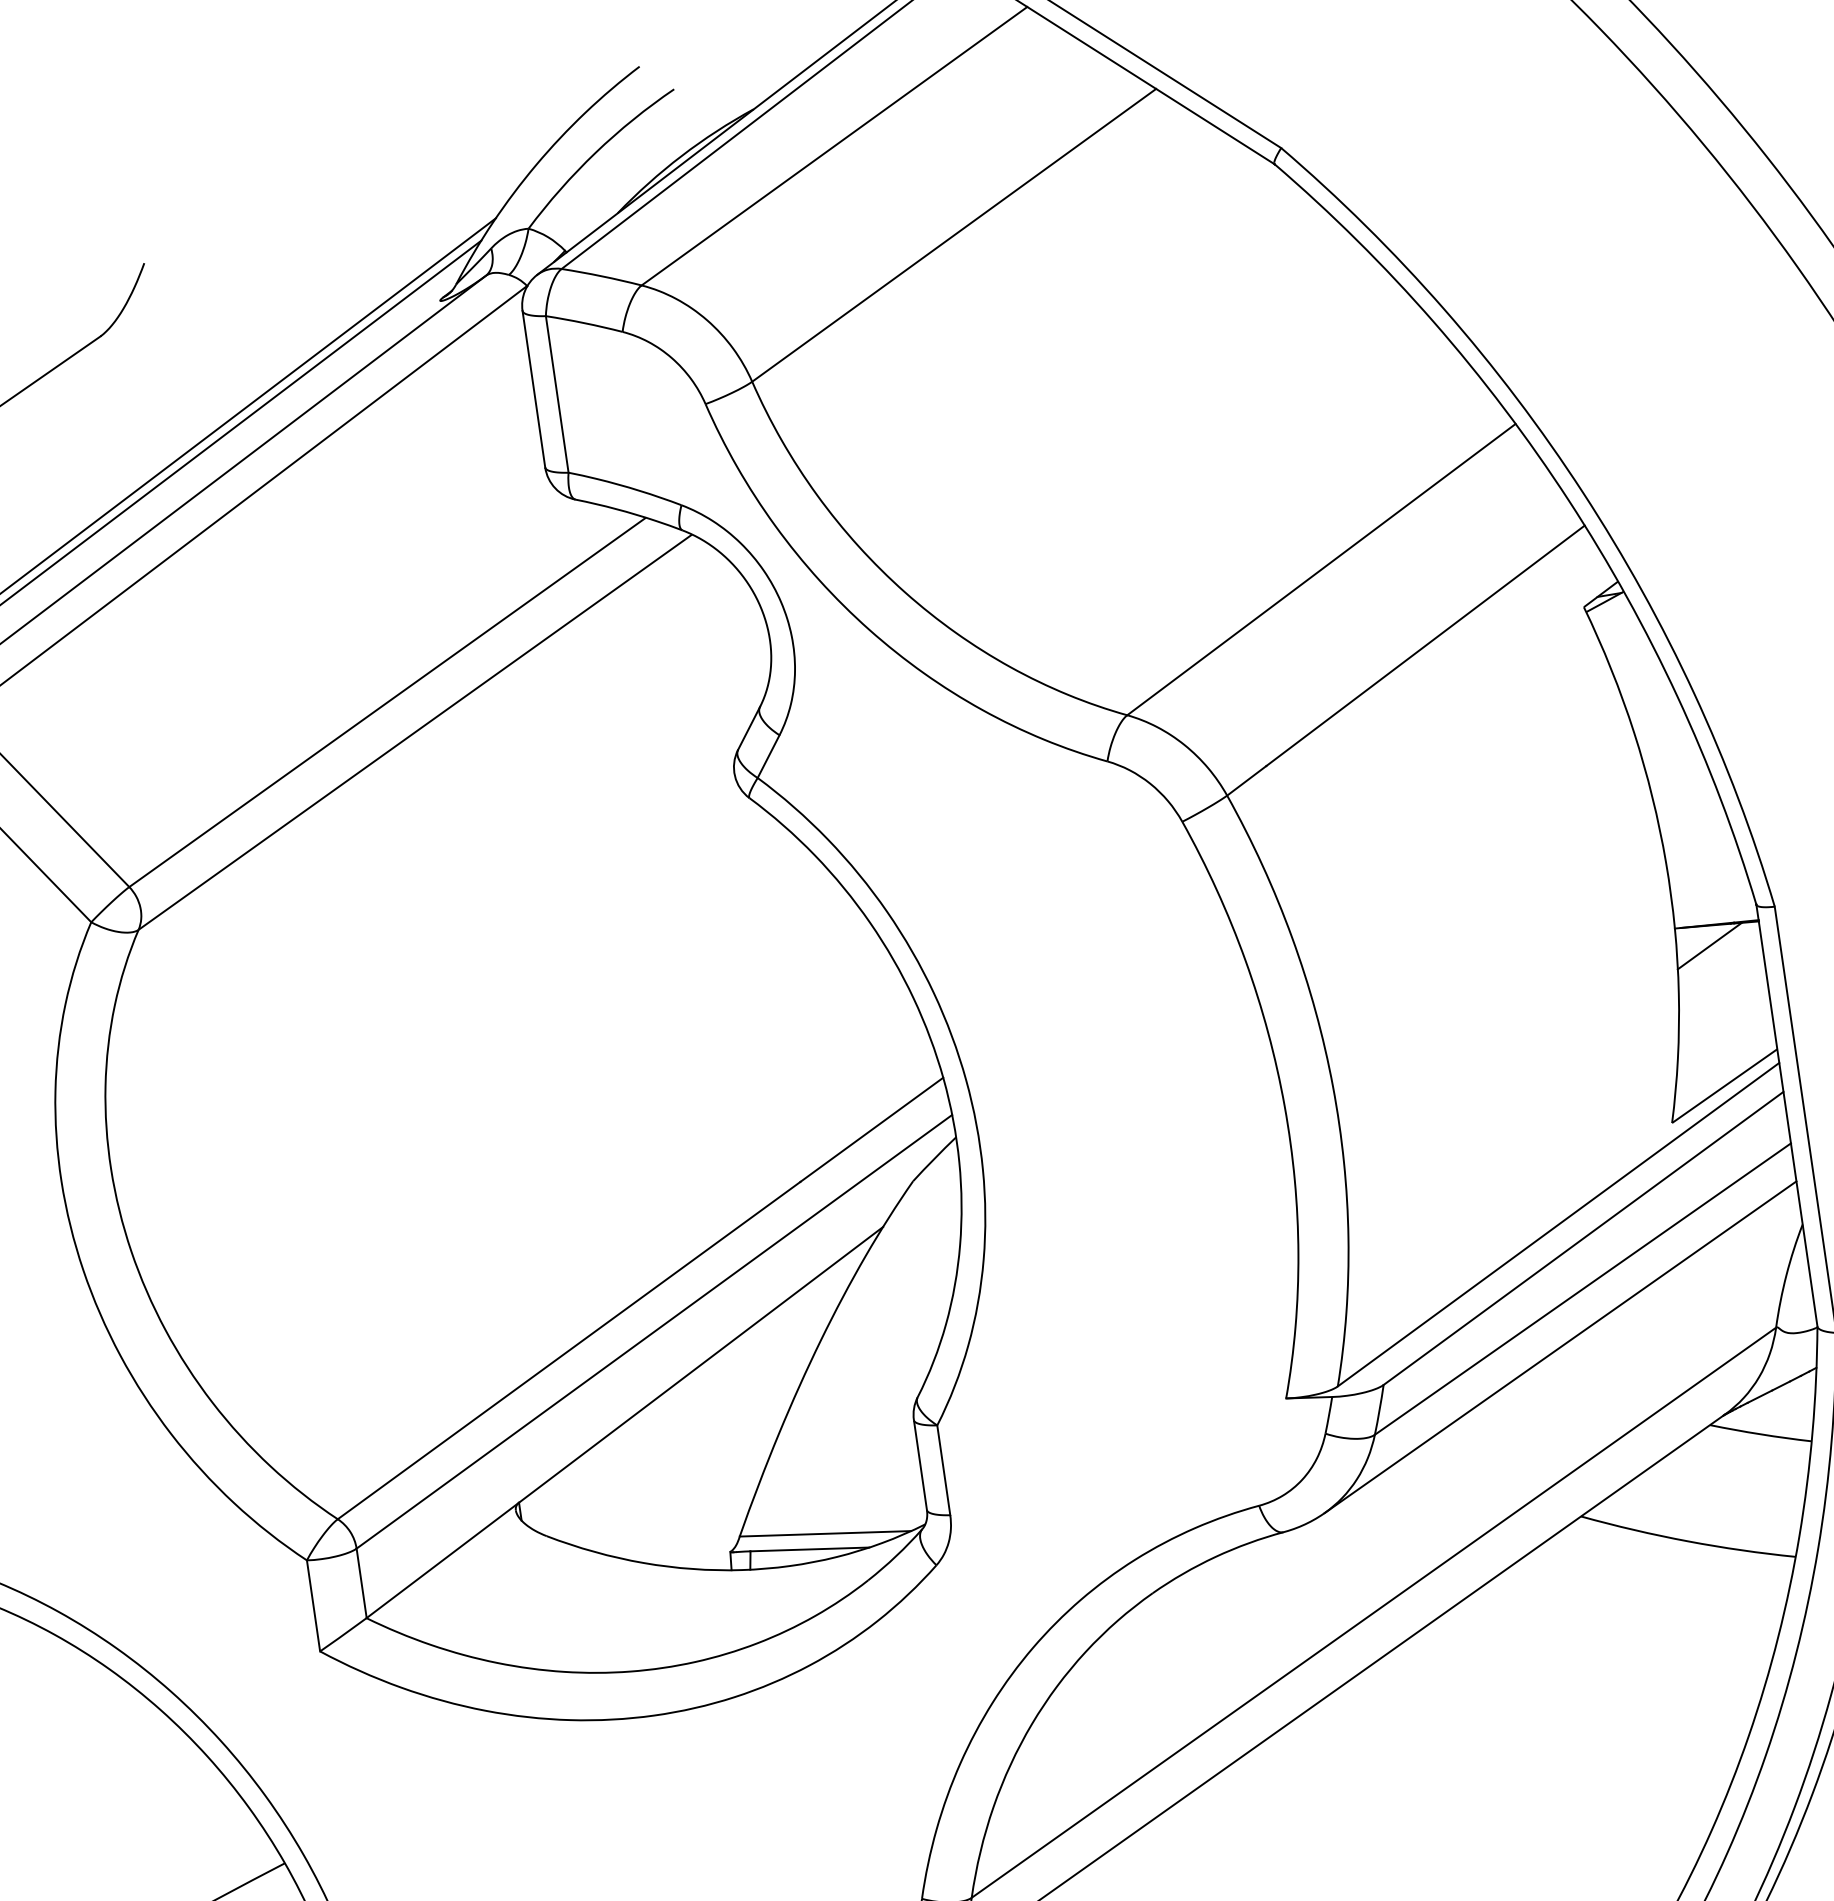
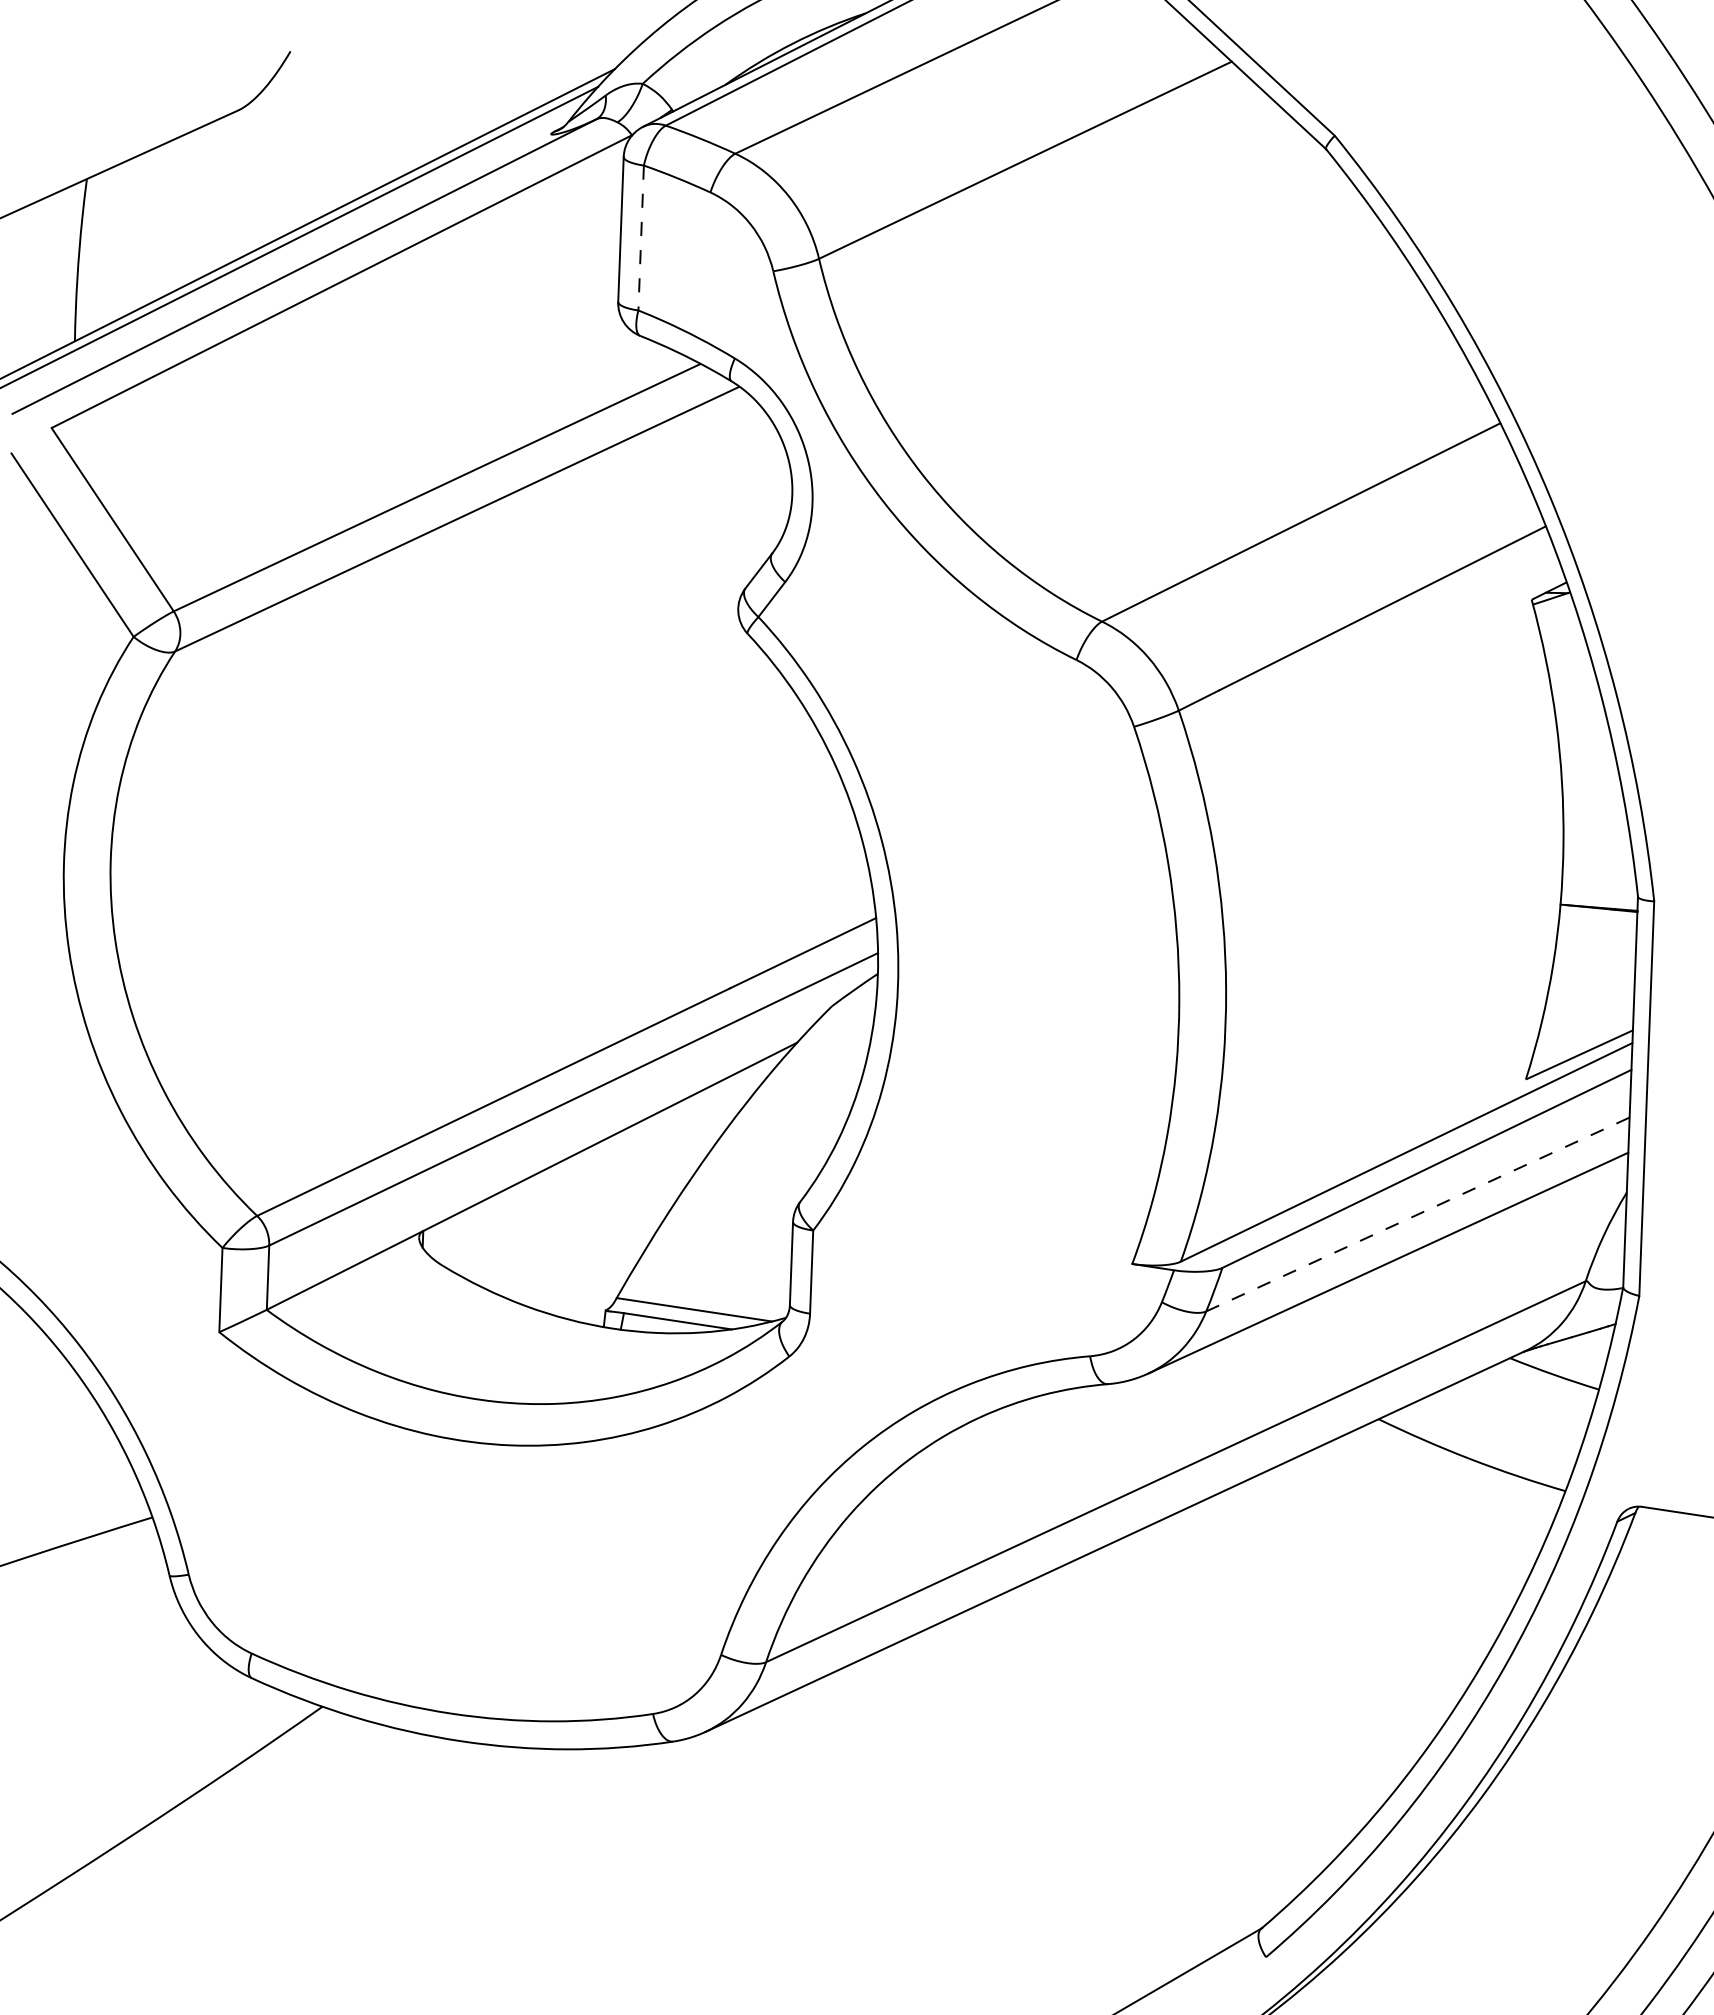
line: (557, 394) -> (641, 238), solid -> dashed
line: (1708, 945) -> (1588, 925), removed
line: (1582, 1289) -> (1417, 1214), solid -> dashed

